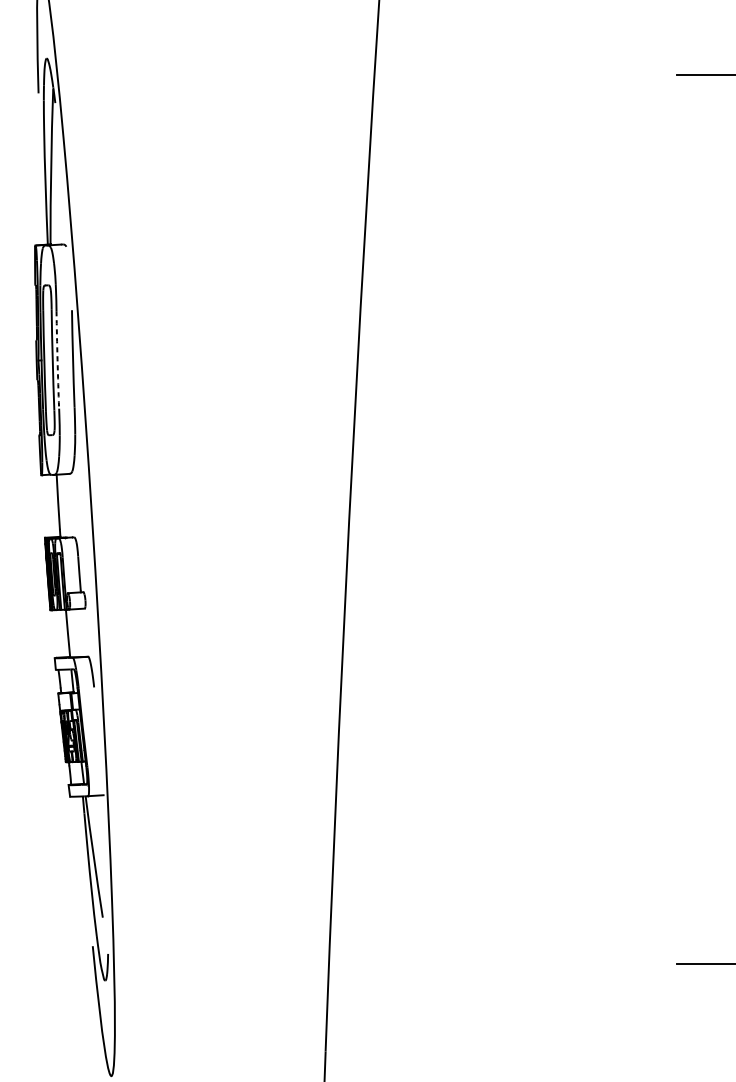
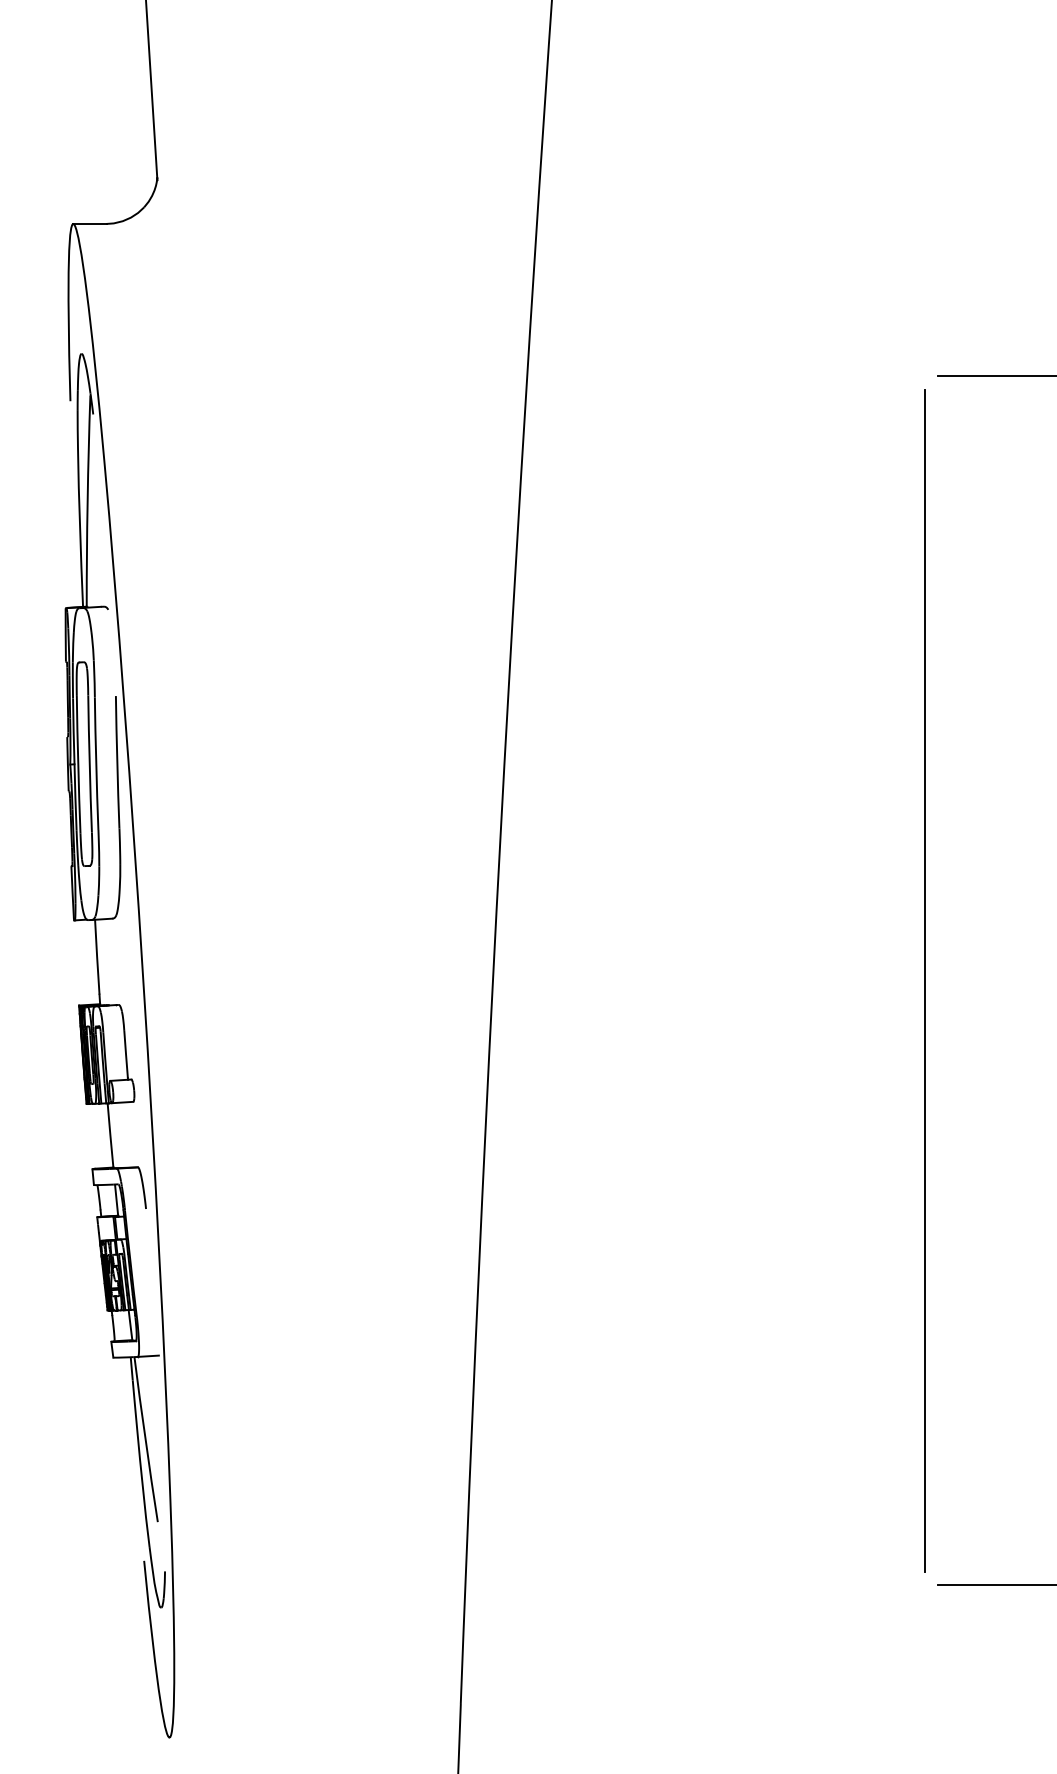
arc: (57, 359) -> (96, 763), dashed -> solid
line: (667, 519) -> (925, 980), added

